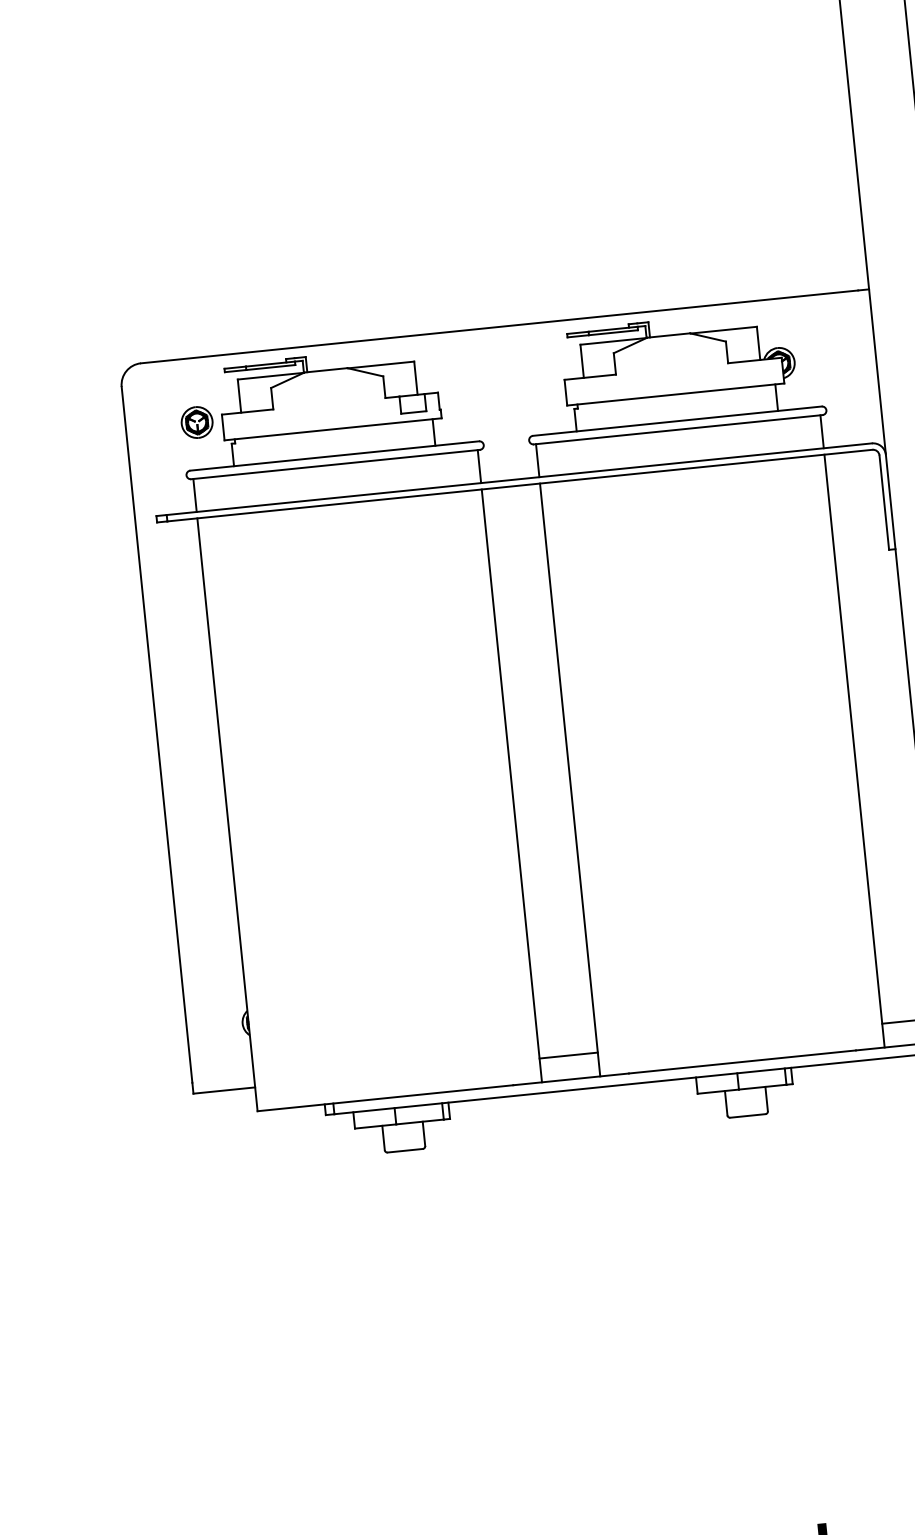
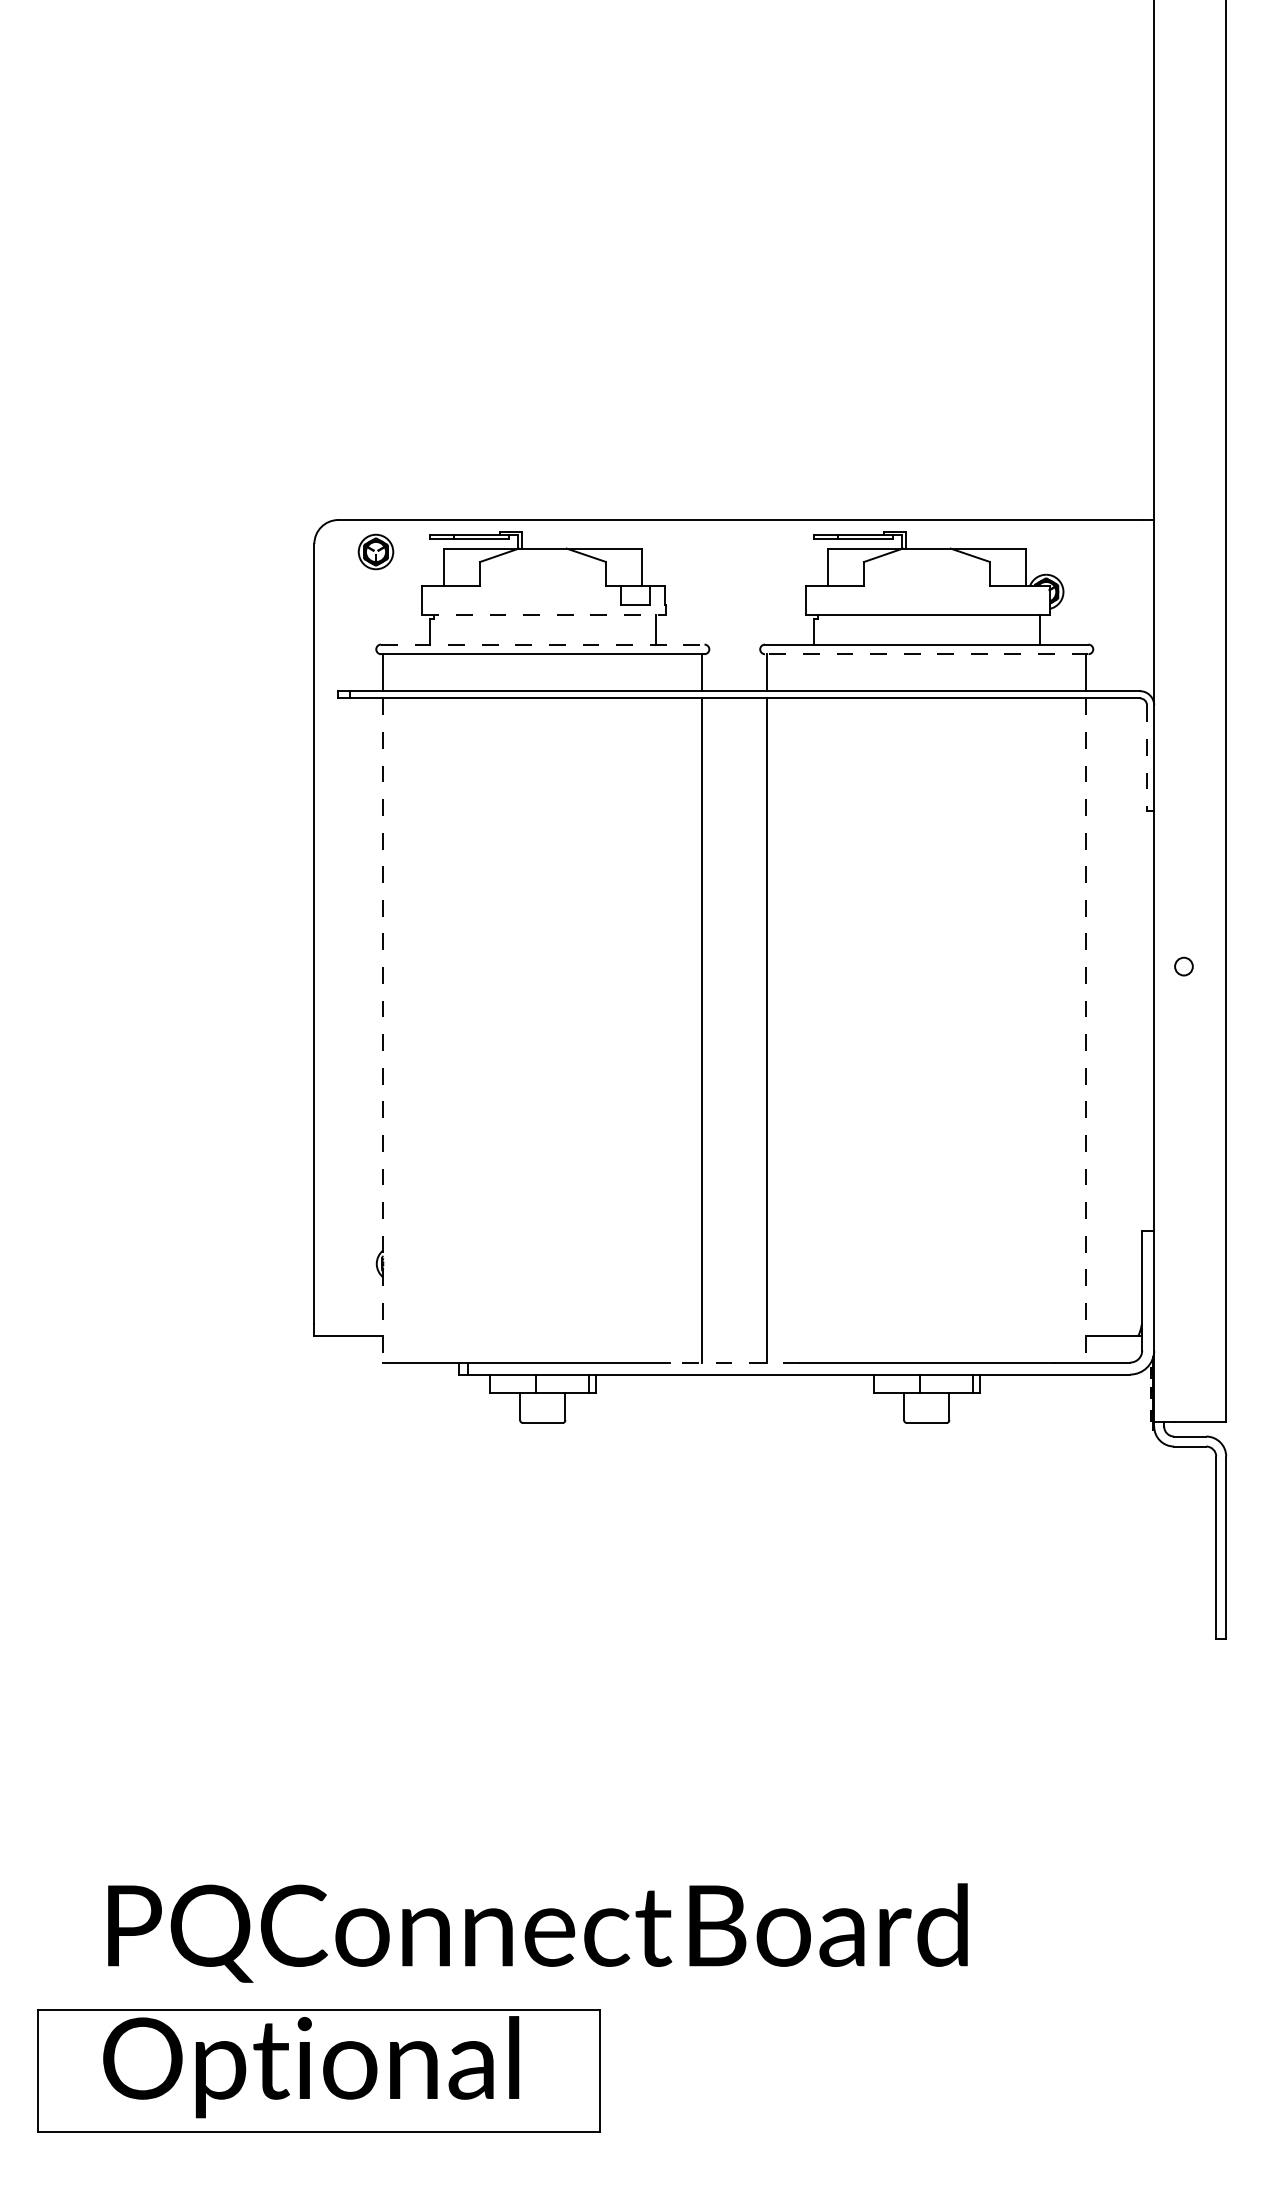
part: (196, 422) -> (375, 551), moved
line: (333, 428) -> (544, 614), solid -> dashed
line: (678, 430) -> (926, 654), solid -> dashed
line: (334, 455) -> (542, 644), solid -> dashed
line: (884, 502) -> (1147, 758), solid -> dashed
line: (854, 751) -> (1086, 1030), solid -> dashed
line: (227, 814) -> (383, 1030), solid -> dashed
line: (568, 1055) -> (734, 1335), removed
line: (570, 1079) -> (734, 1362), solid -> dashed

